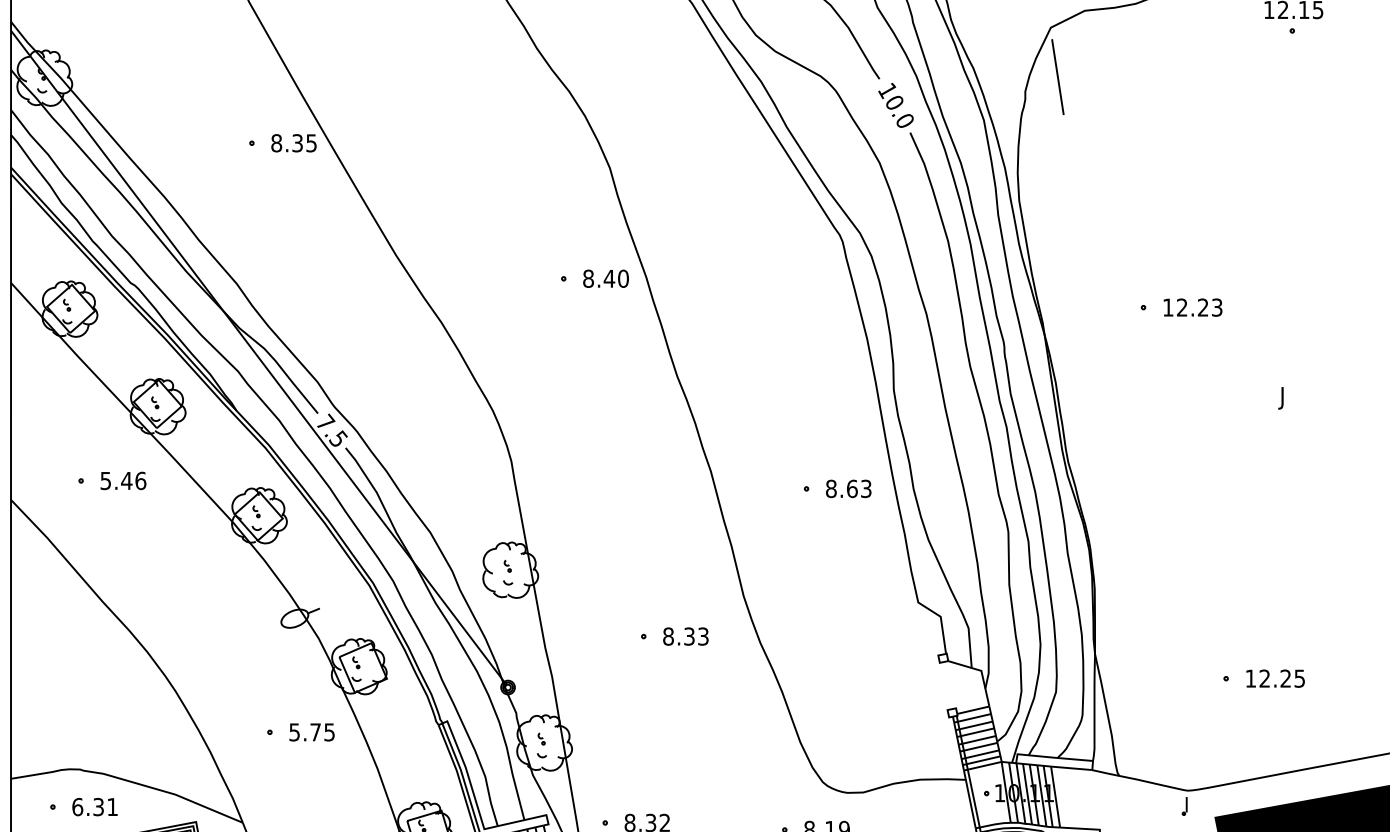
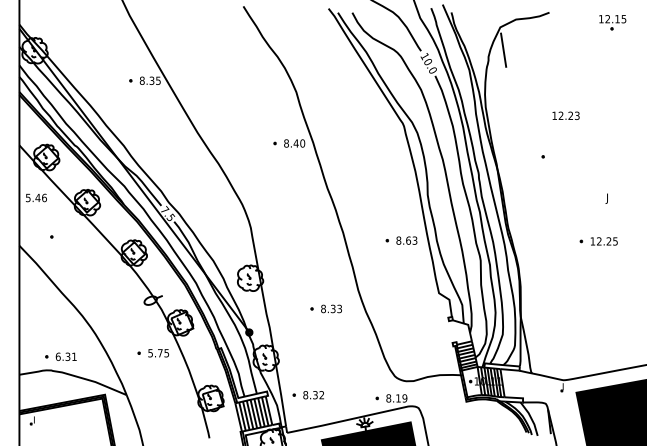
text: (1191, 306) -> (565, 115), moved
text: (123, 479) -> (36, 197), moved
part: (1263, 678) -> (598, 241), moved
part: (82, 806) -> (60, 356), moved

